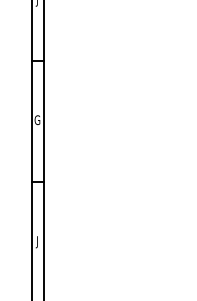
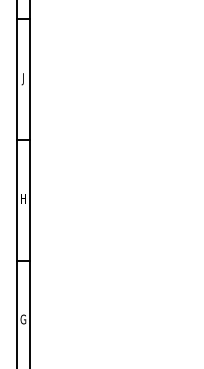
text: (37, 119) -> (23, 198), G -> H
text: (37, 241) -> (23, 320), J -> G

